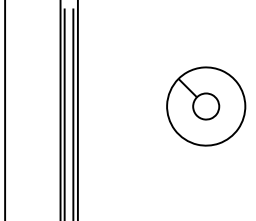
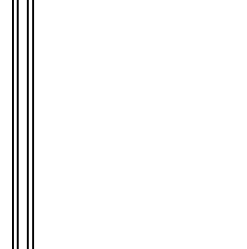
part: (206, 106) -> (182, 107), removed

